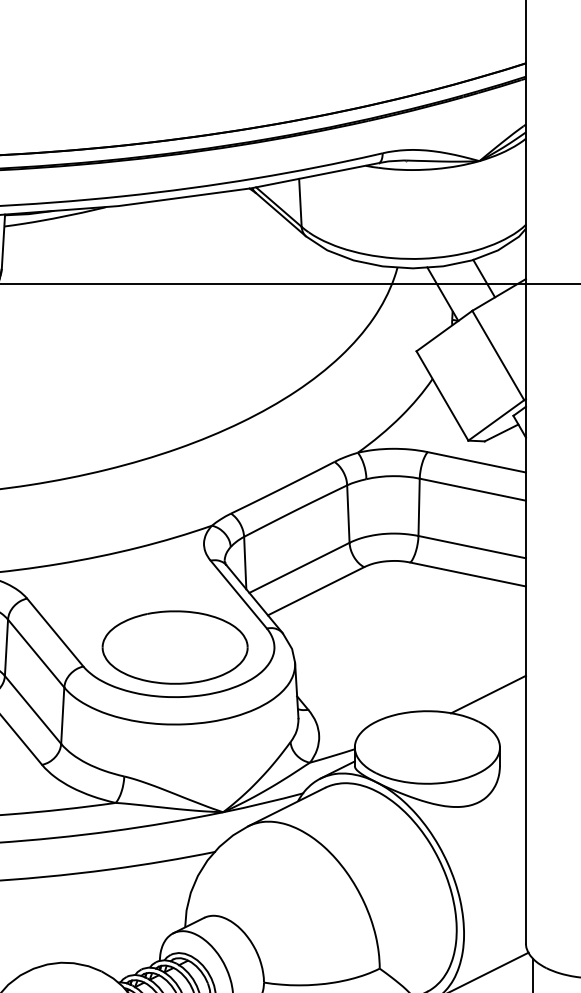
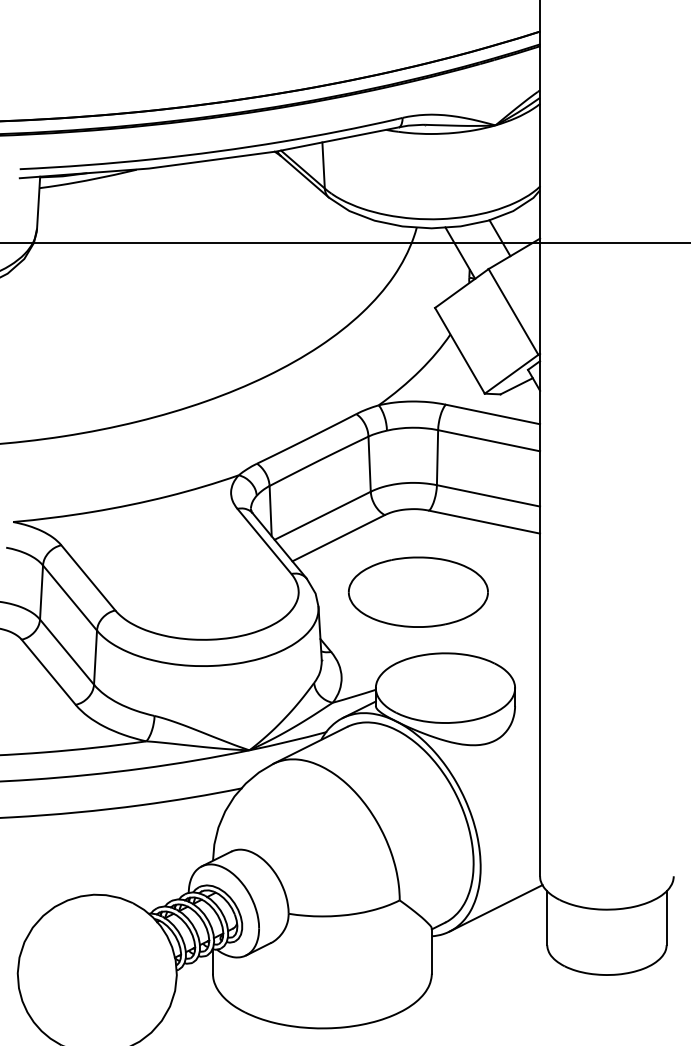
part: (175, 646) -> (418, 591), moved
line: (488, 694) -> (504, 637), removed

